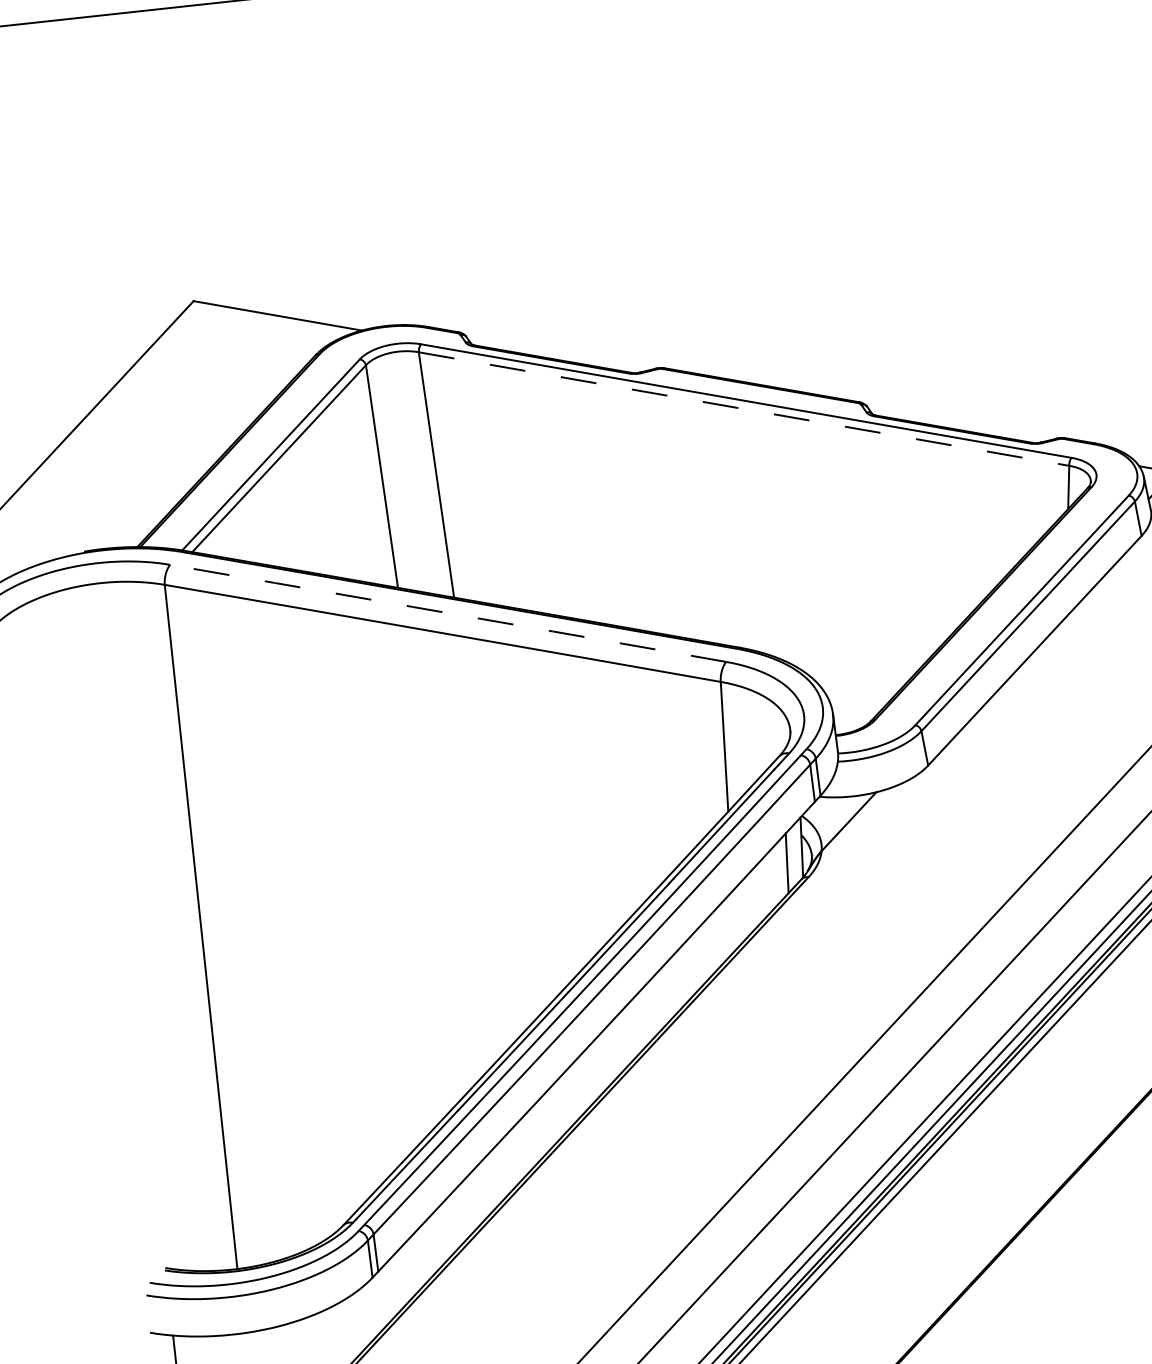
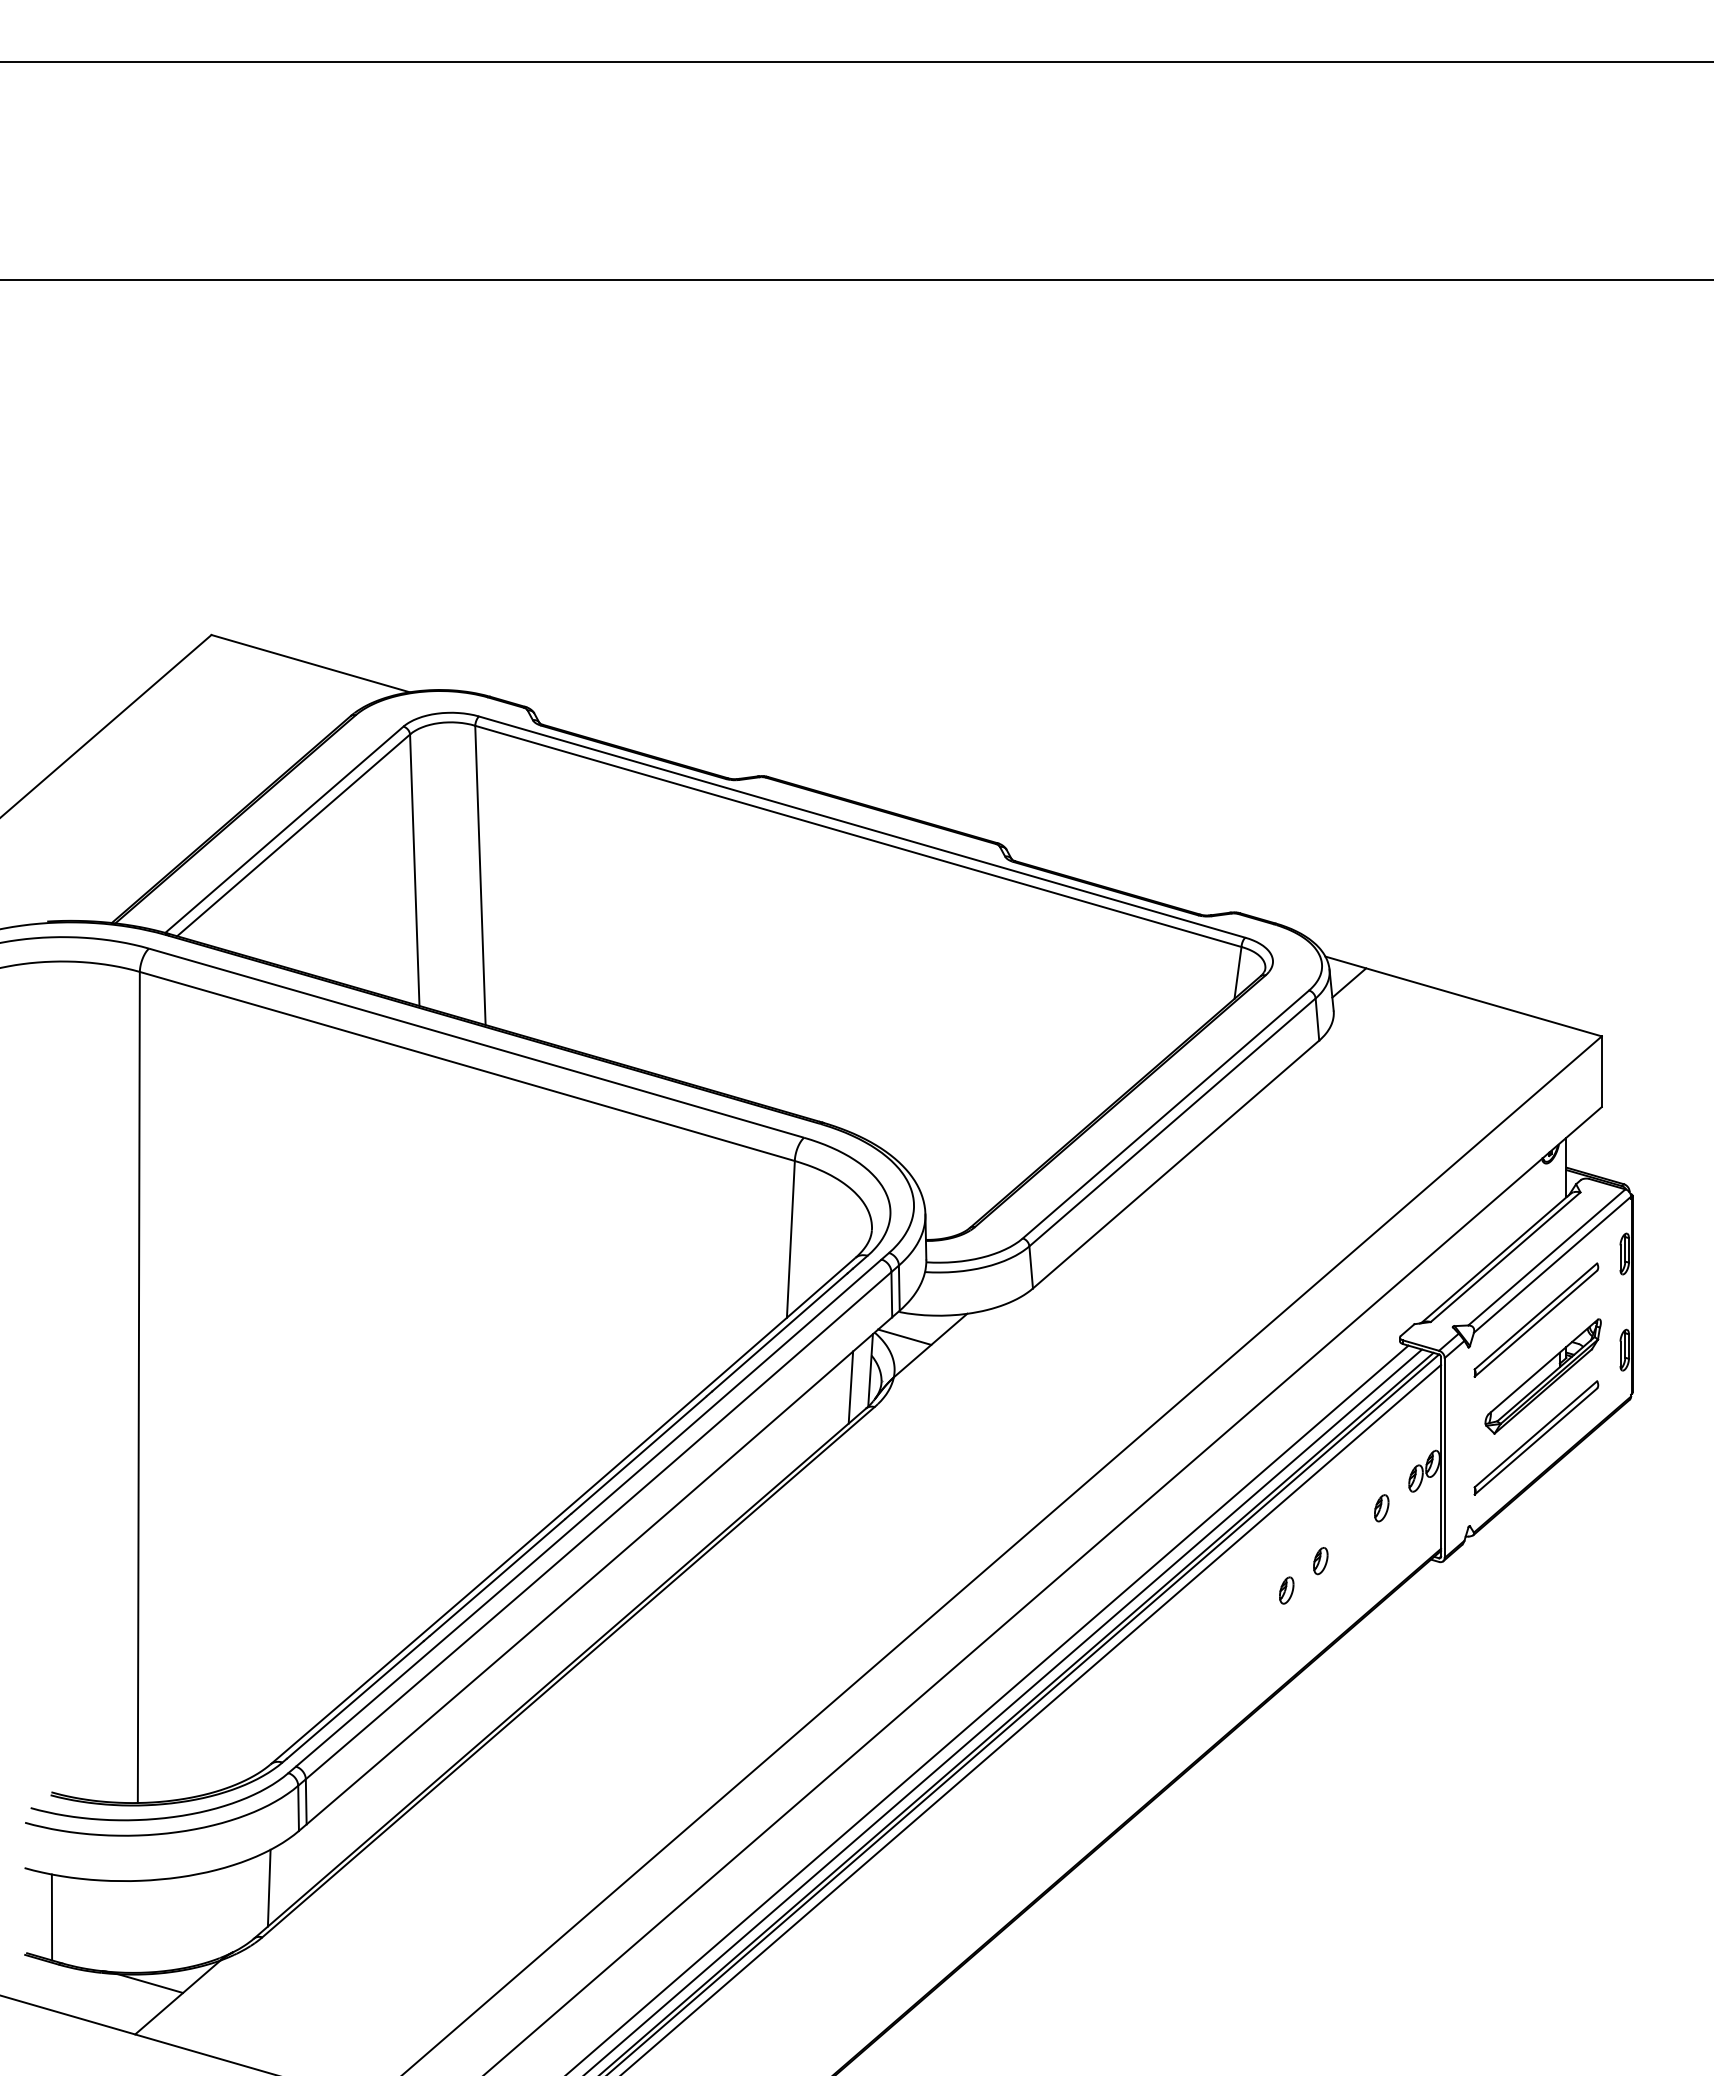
line: (744, 409) -> (858, 836), dashed -> solid
arc: (448, 612) -> (476, 1042), dashed -> solid
line: (826, 816) -> (904, 1336), added
line: (352, 1326) -> (268, 1887), added

